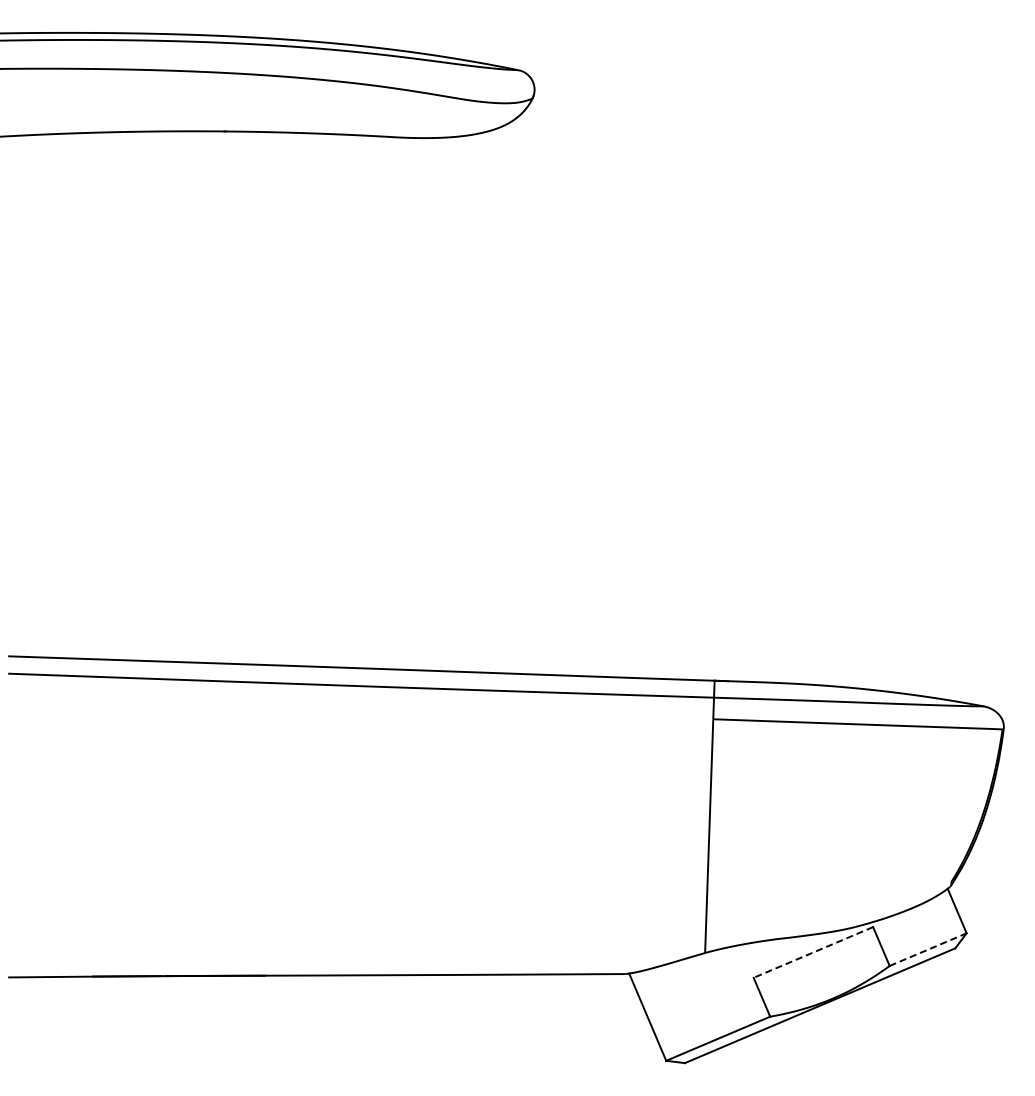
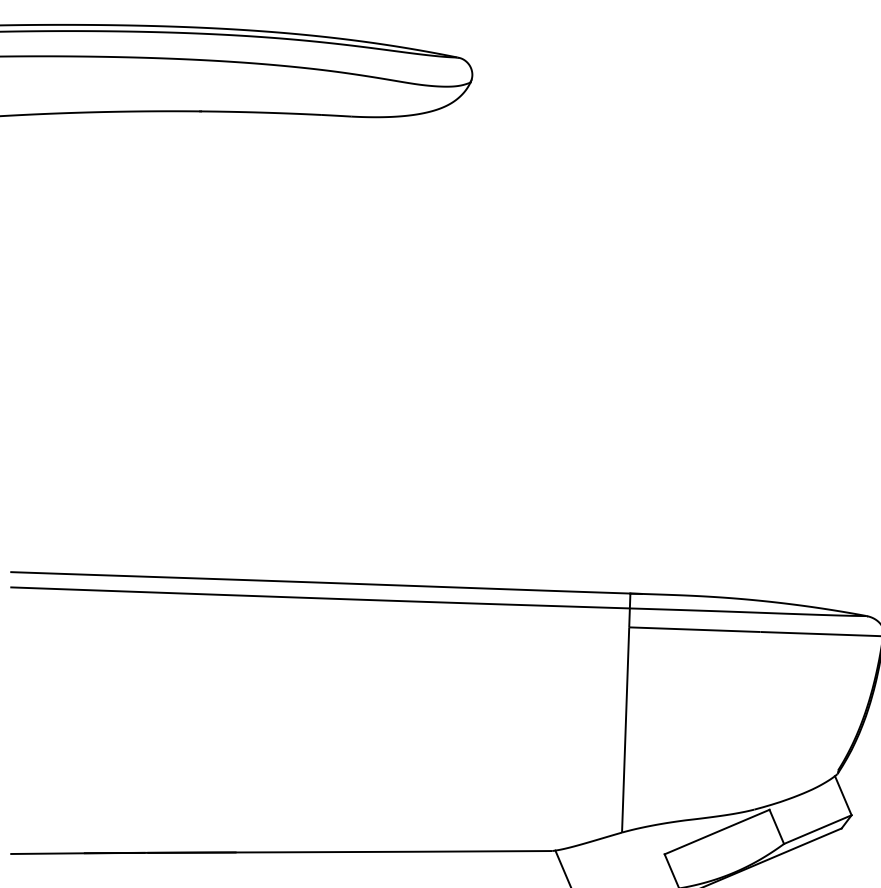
line: (928, 949) -> (818, 829), dashed -> solid
line: (813, 952) -> (717, 832), dashed -> solid

